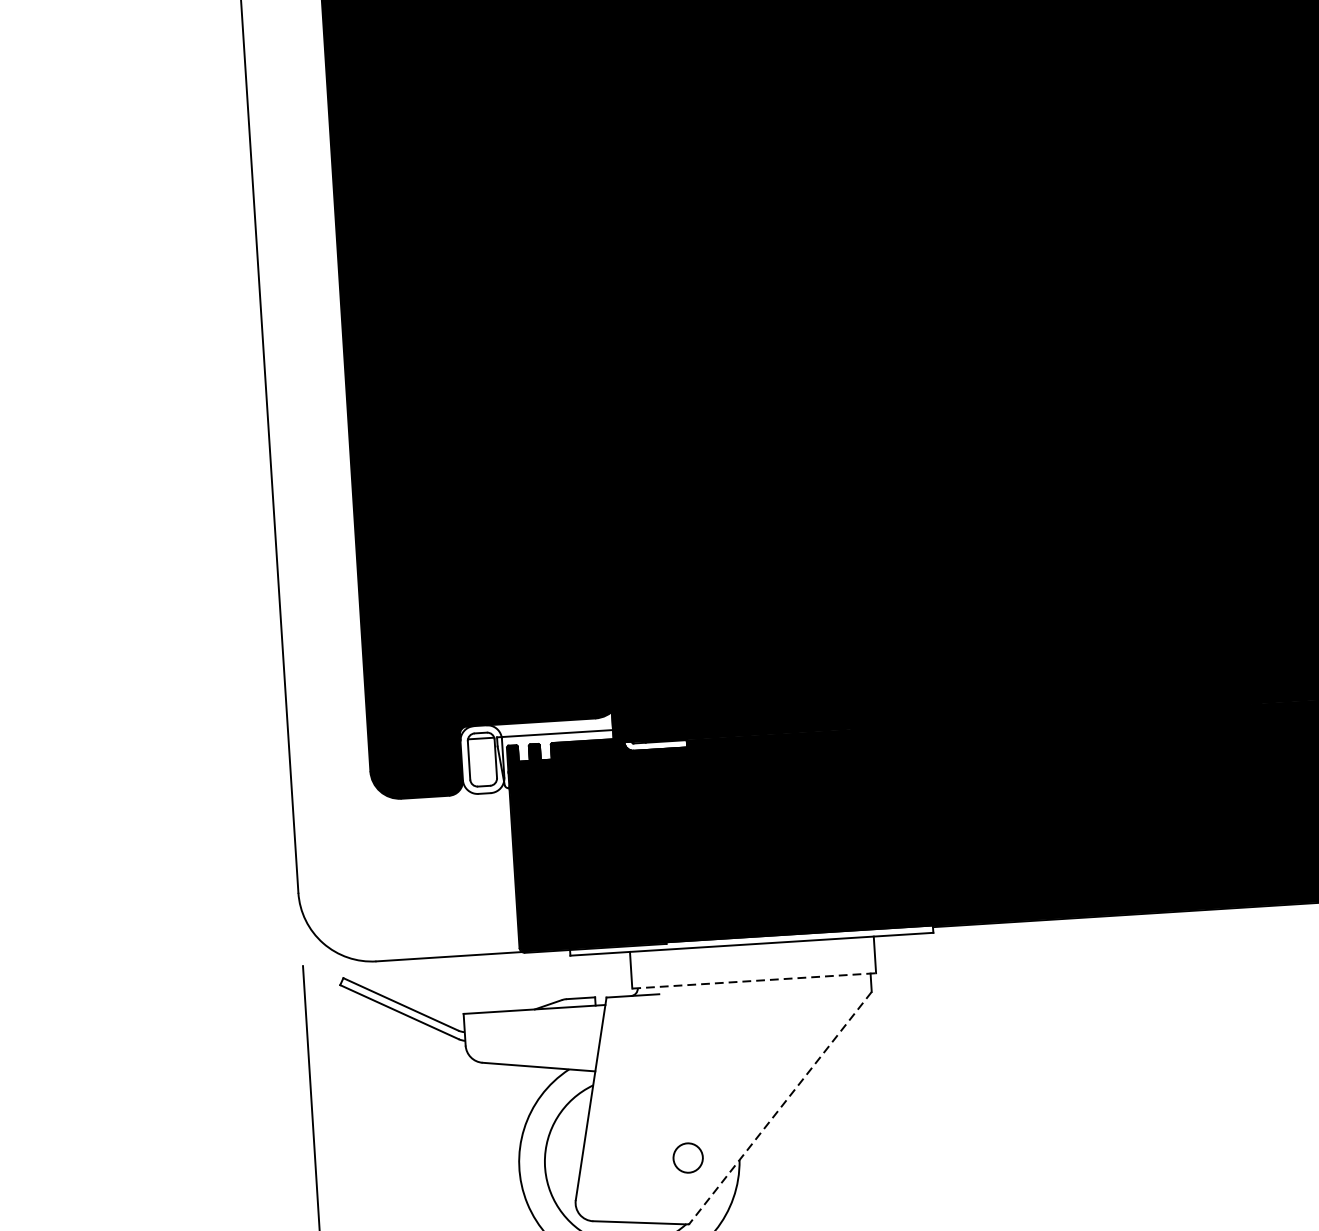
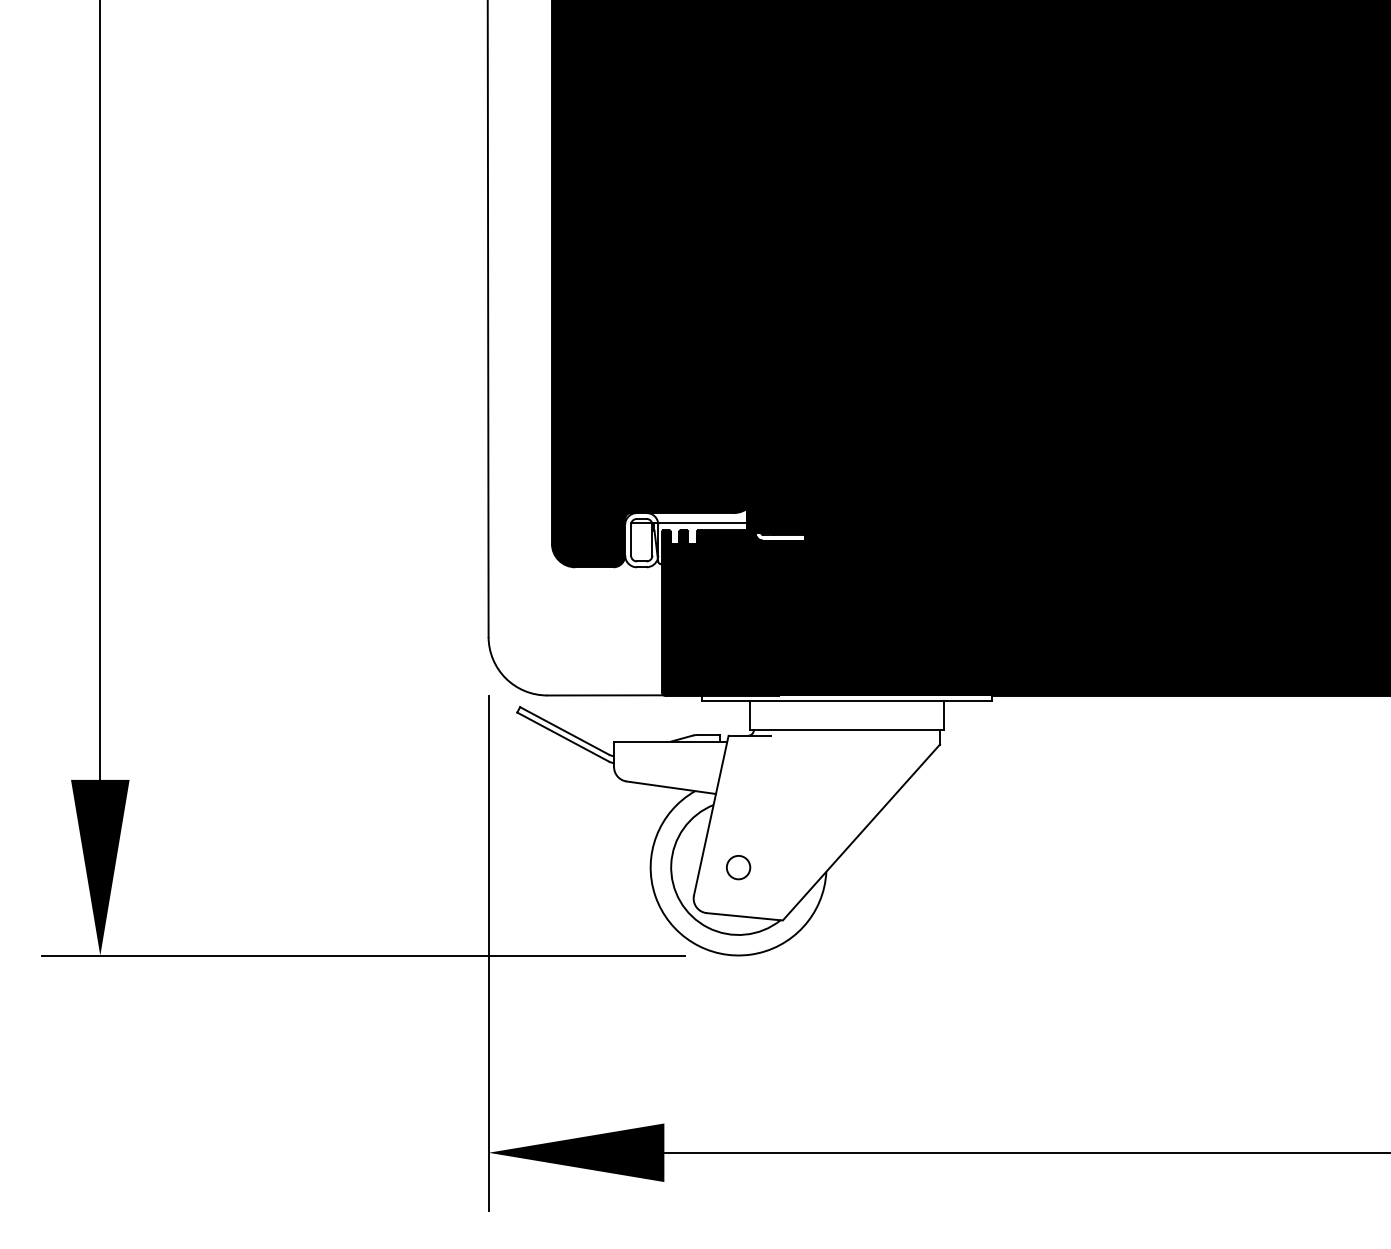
line: (754, 980) -> (847, 729), dashed -> solid
line: (780, 1108) -> (861, 832), dashed -> solid
circle: (688, 1157) -> (738, 867), moved

